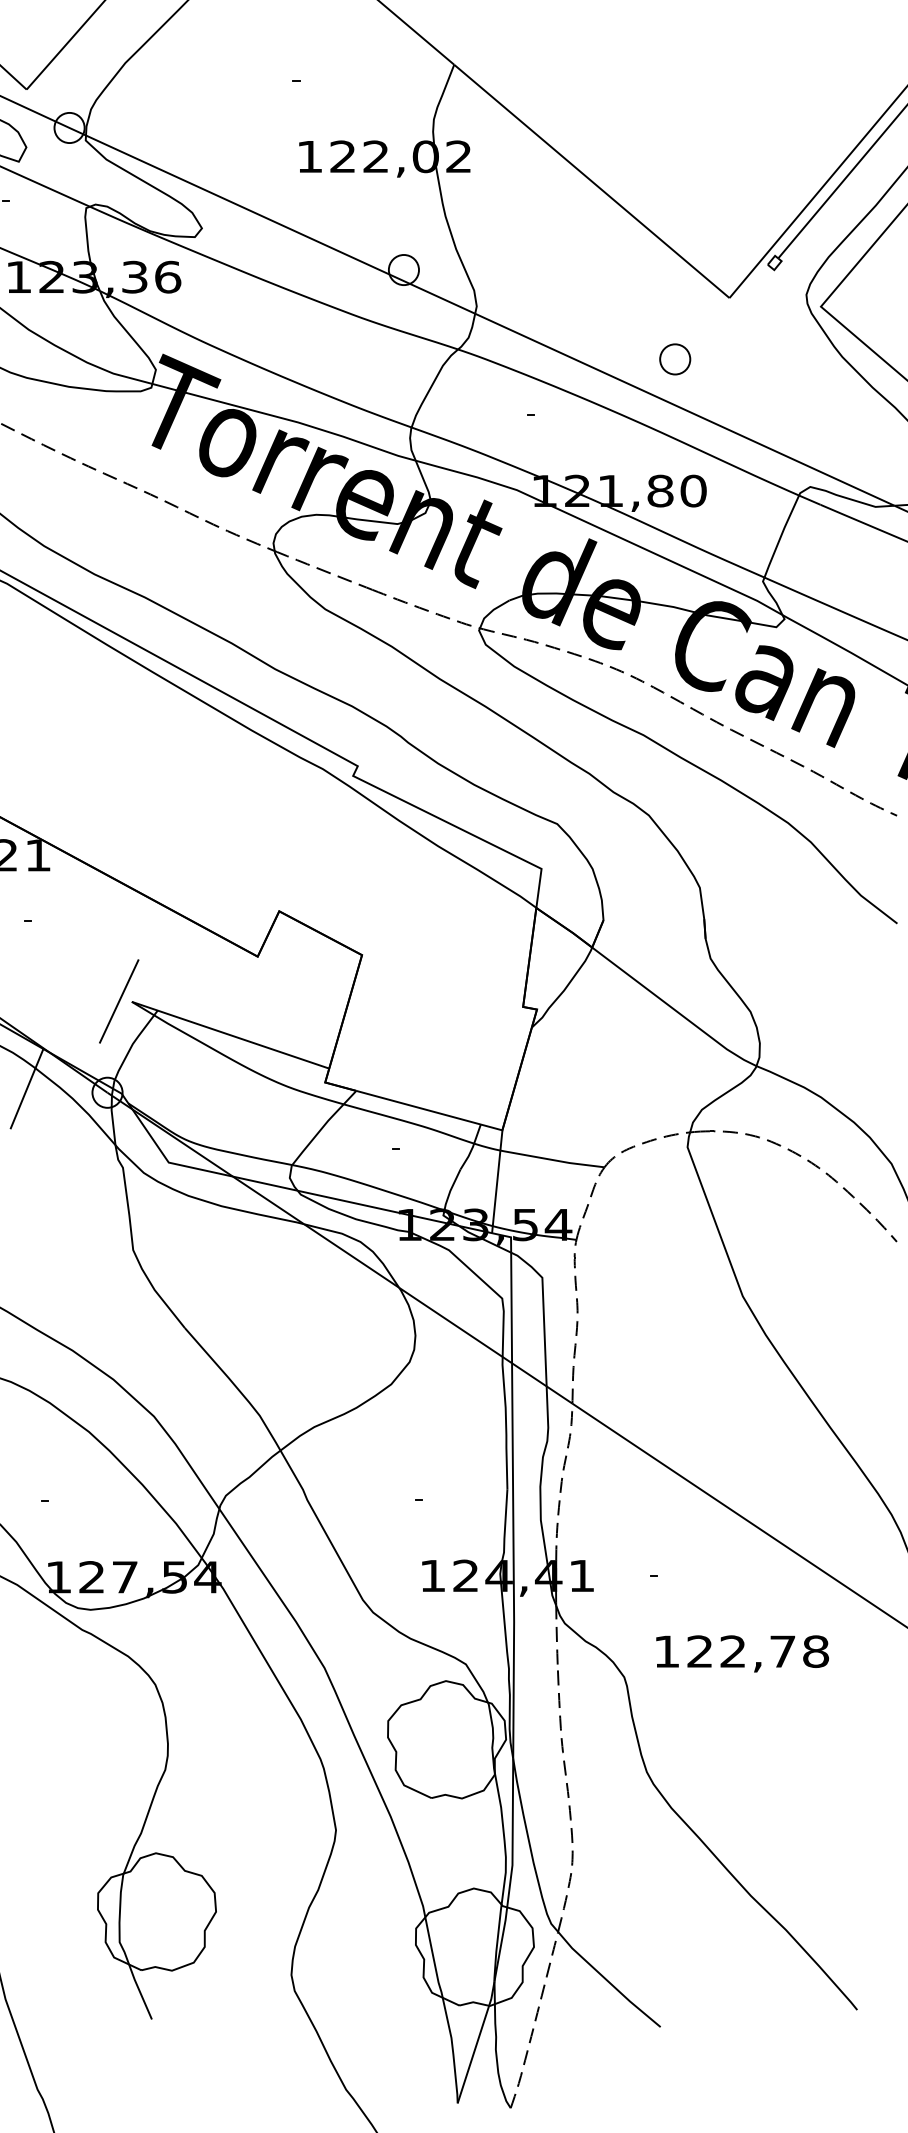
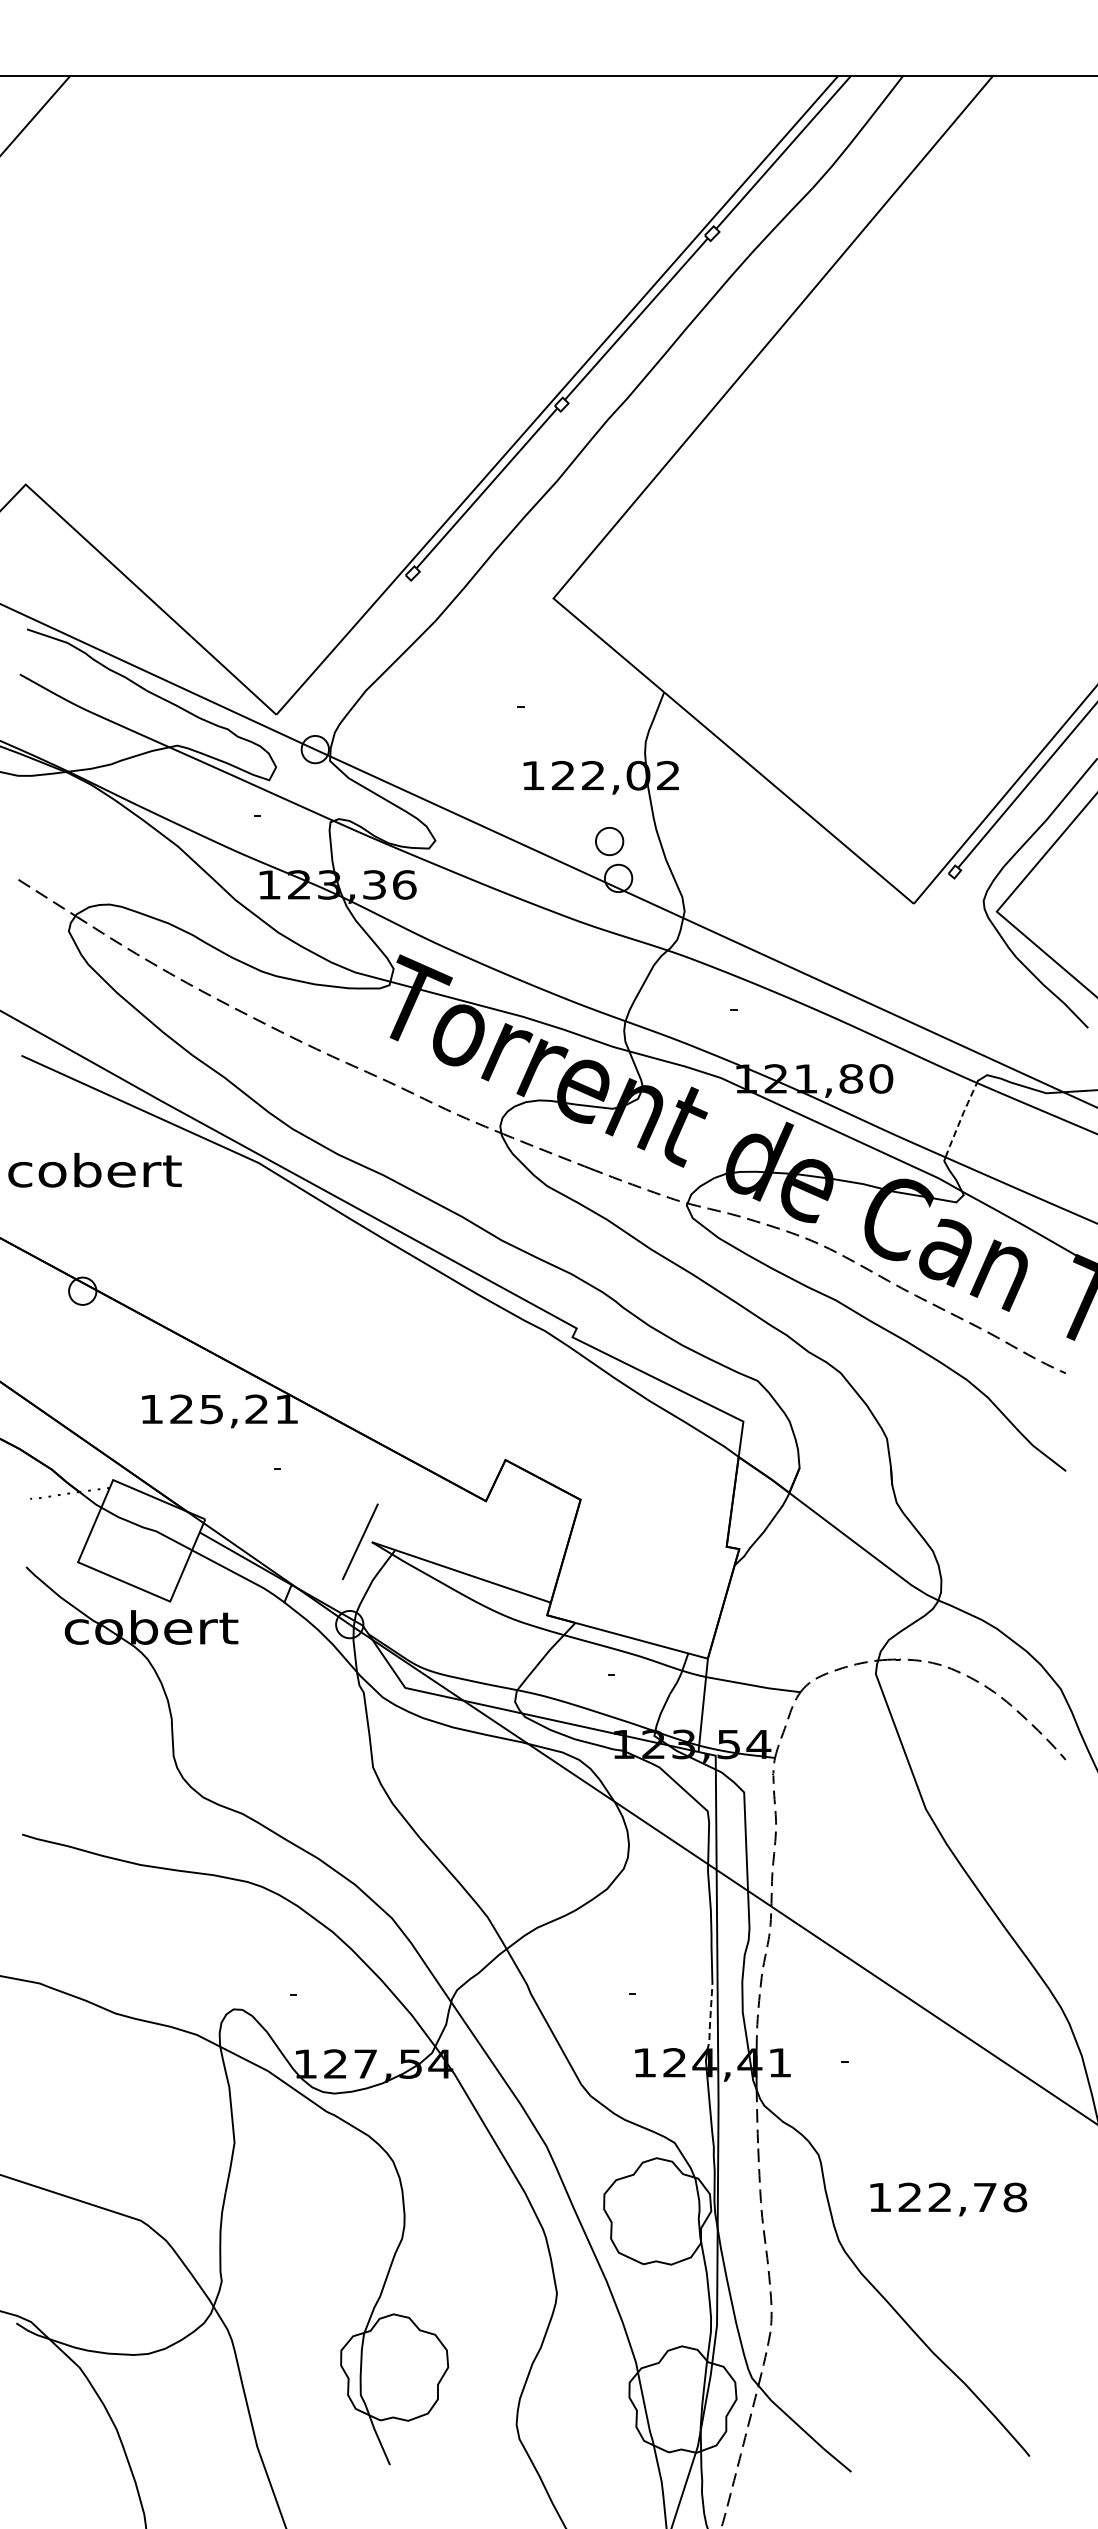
part: (675, 359) -> (609, 841), moved
line: (780, 536) -> (960, 1120), solid -> dashed
line: (23, 1098) -> (273, 1629), removed
line: (505, 1528) -> (710, 2019), solid -> dashed
text: (742, 1653) -> (948, 2199), moved

